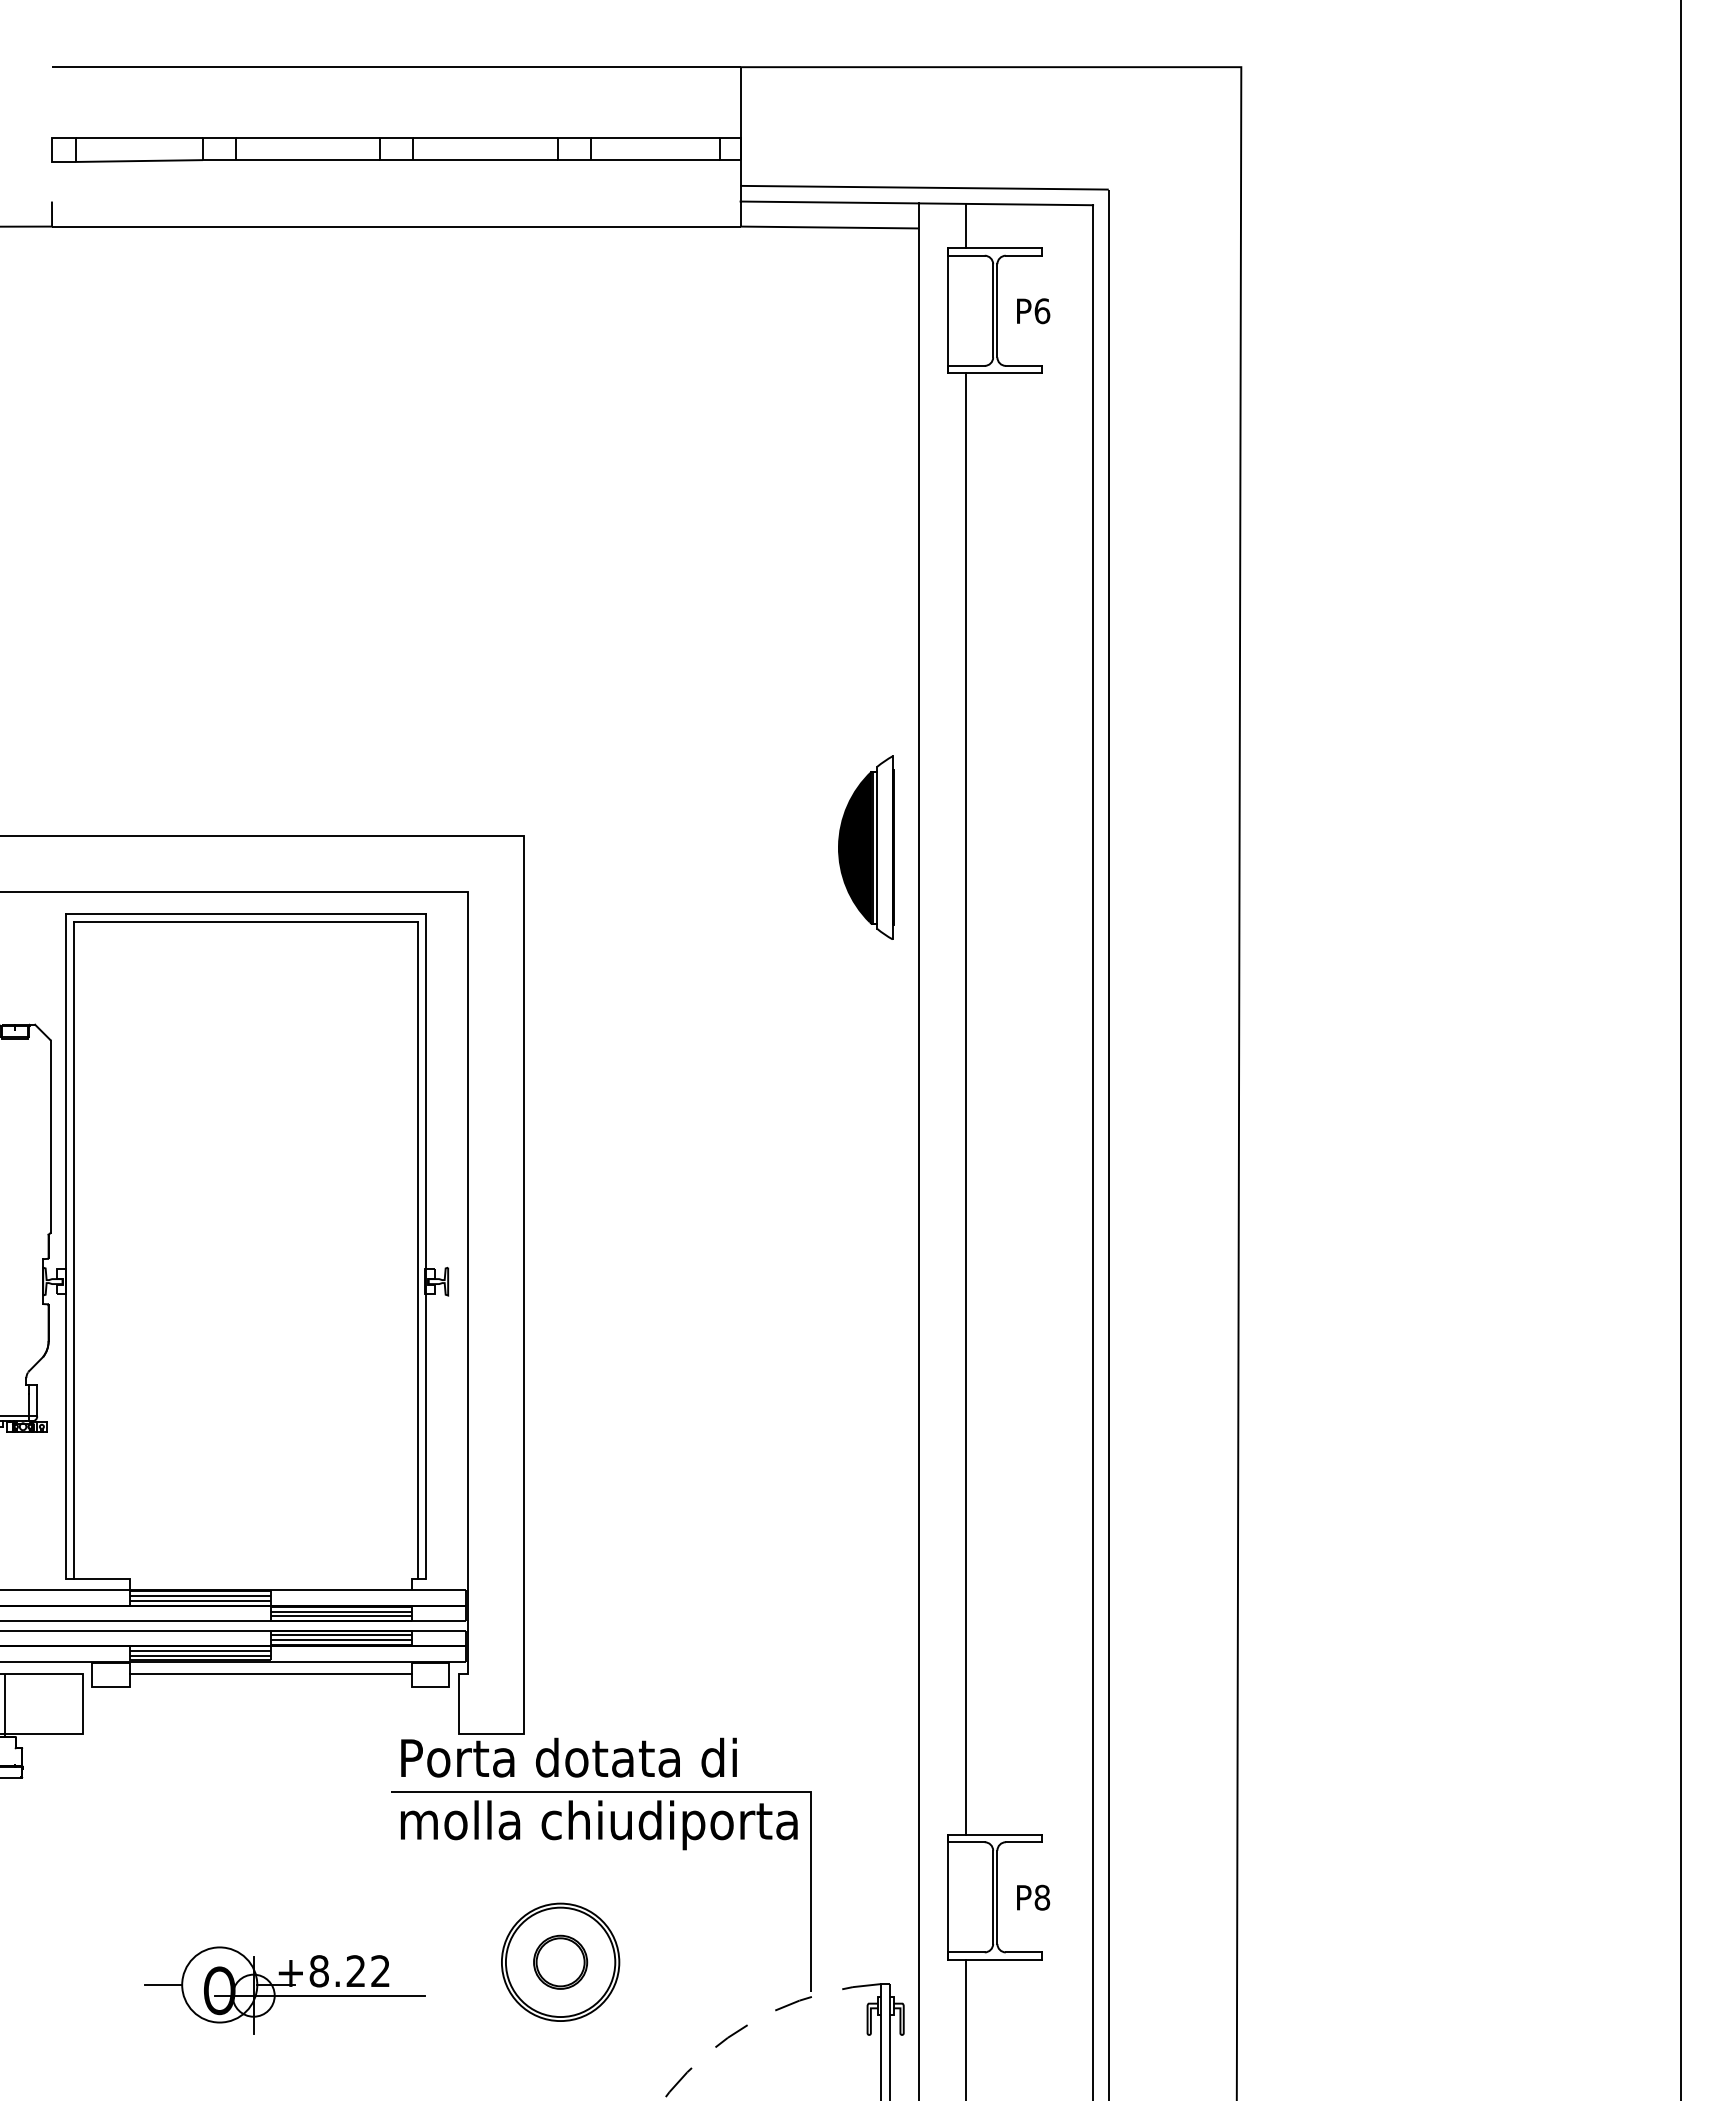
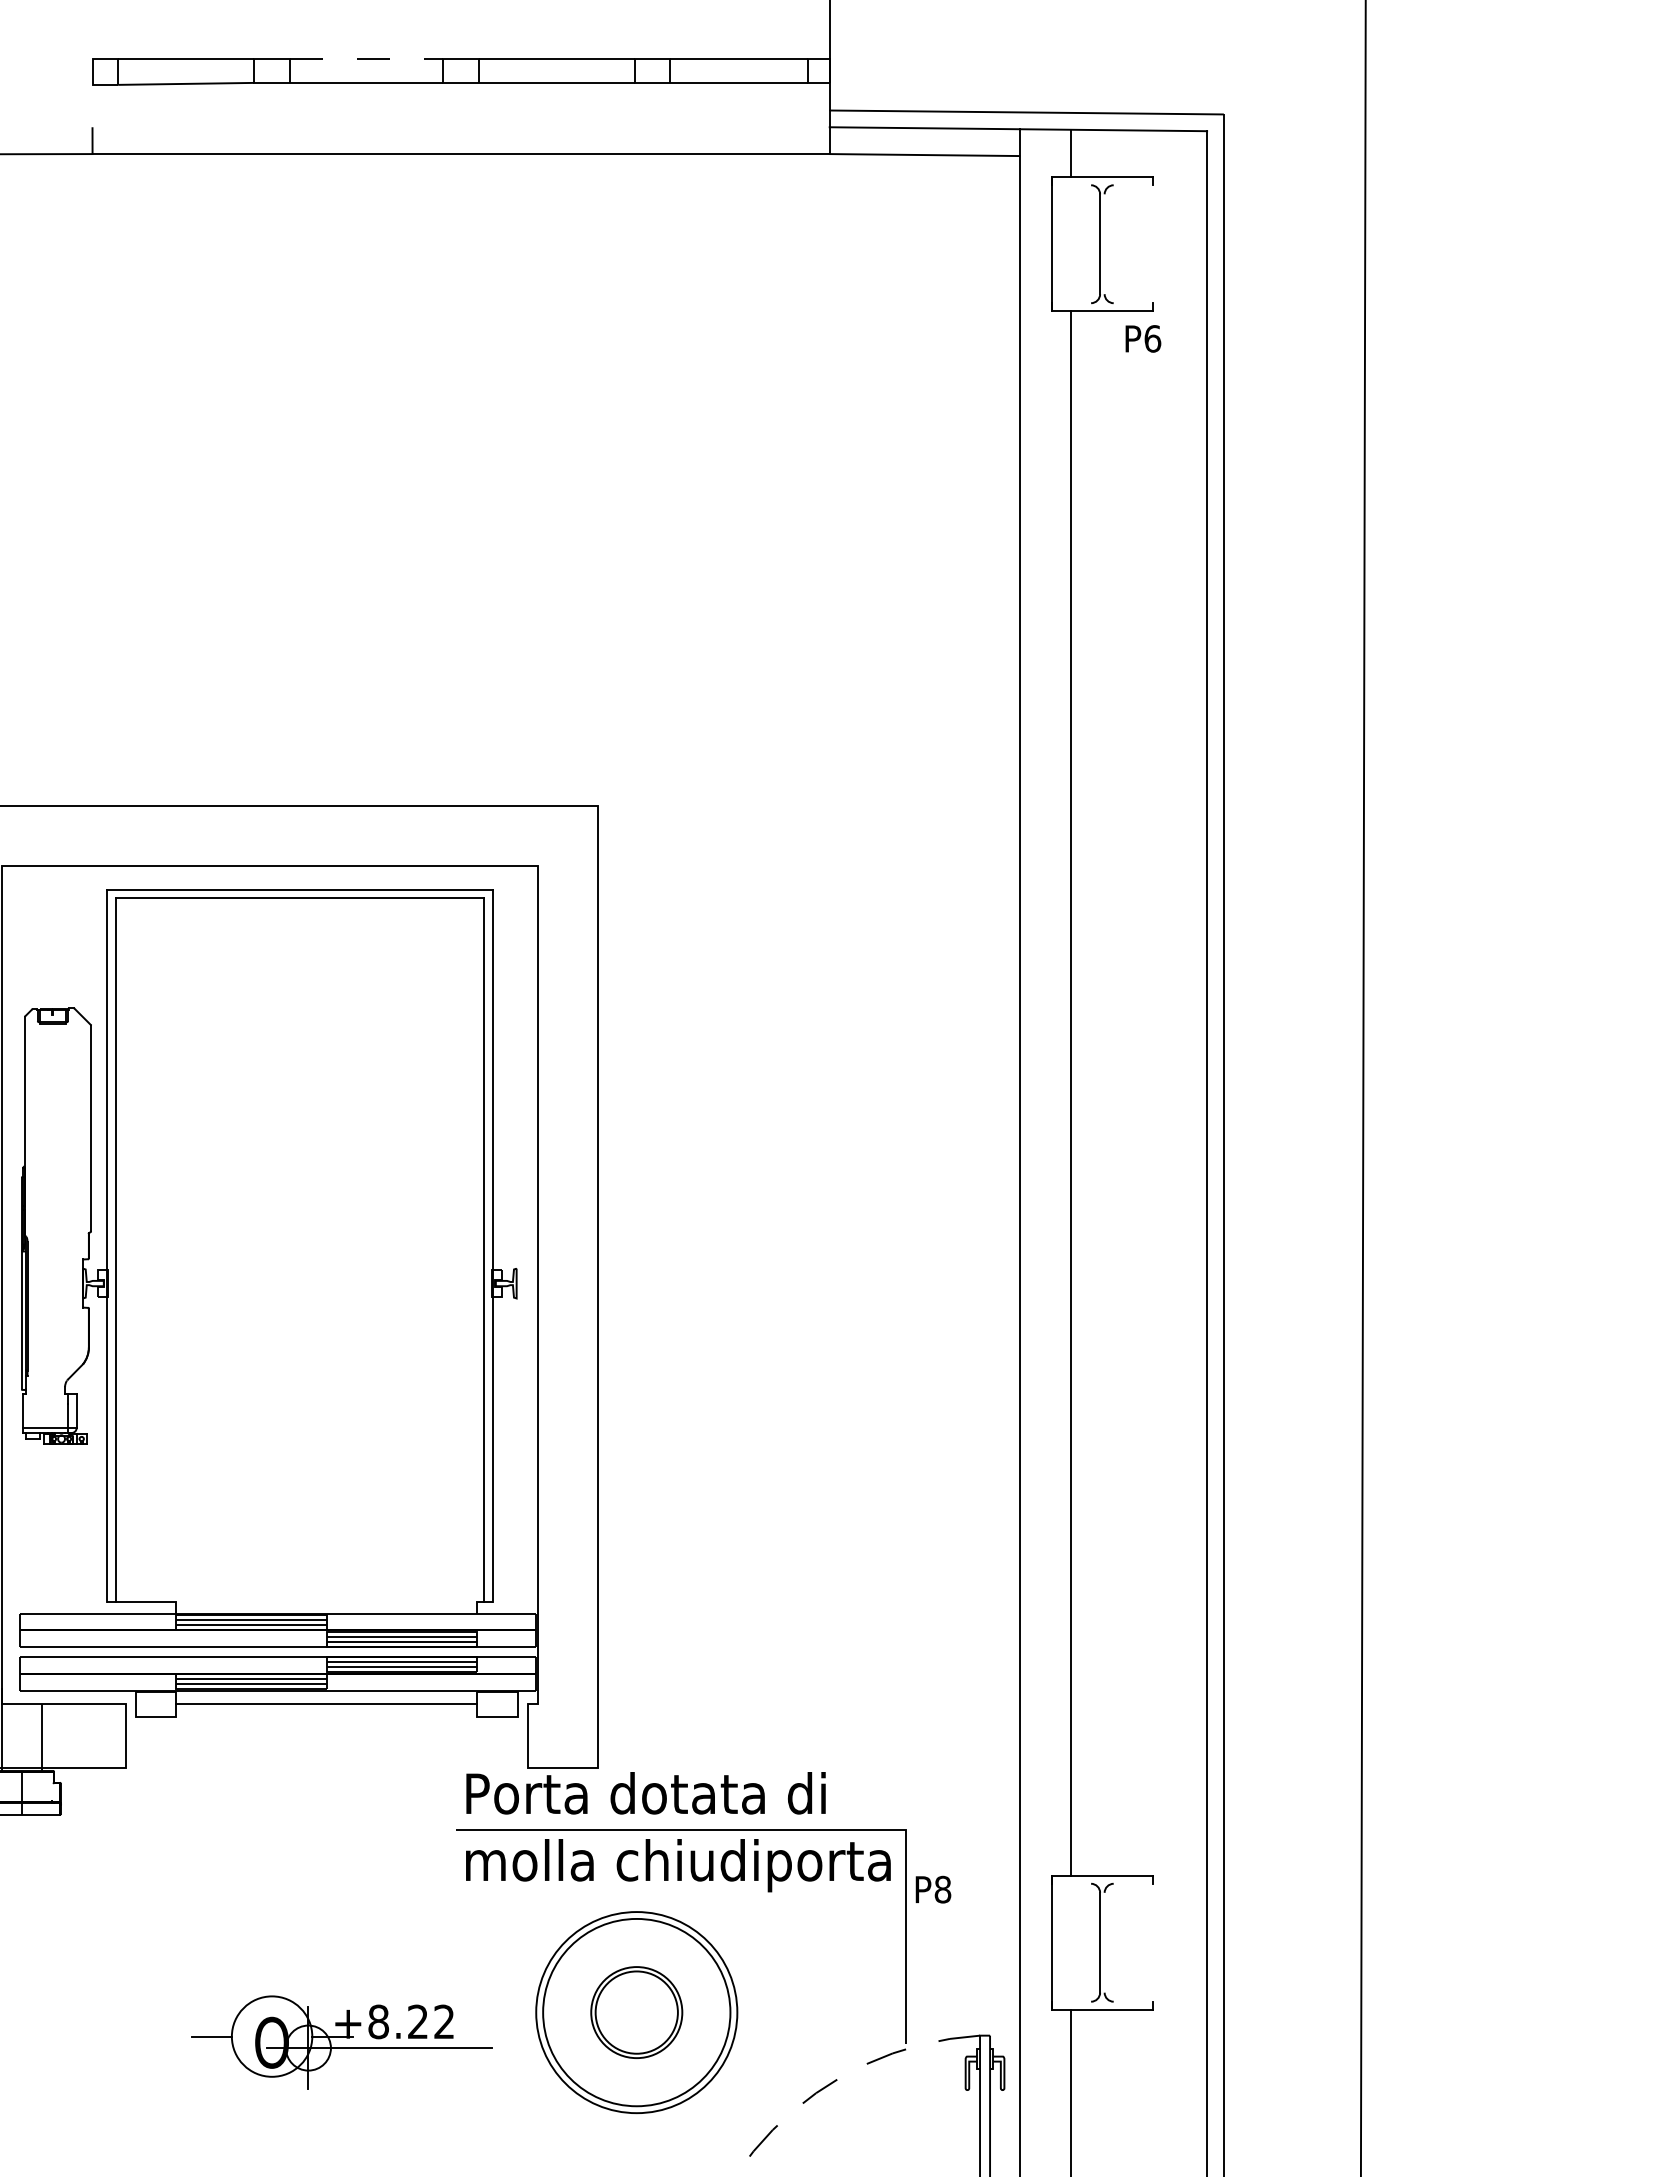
line: (307, 138) -> (366, 59), solid -> dashed
line: (966, 255) -> (1071, 185), removed
line: (1023, 255) -> (1132, 185), removed
line: (997, 310) -> (1104, 243), removed
text: (1033, 311) -> (1143, 339), moved
line: (966, 365) -> (1071, 302), removed
line: (1023, 365) -> (1132, 302), removed
part: (866, 847) -> (964, 818), removed
line: (966, 1842) -> (1071, 1884), removed
line: (1023, 1842) -> (1132, 1884), removed
line: (997, 1896) -> (1104, 1941), removed
text: (1033, 1897) -> (933, 1889), moved
line: (966, 1952) -> (1071, 2001), removed
line: (1023, 1952) -> (1132, 2001), removed
part: (560, 1961) -> (636, 2011), size x1.6

